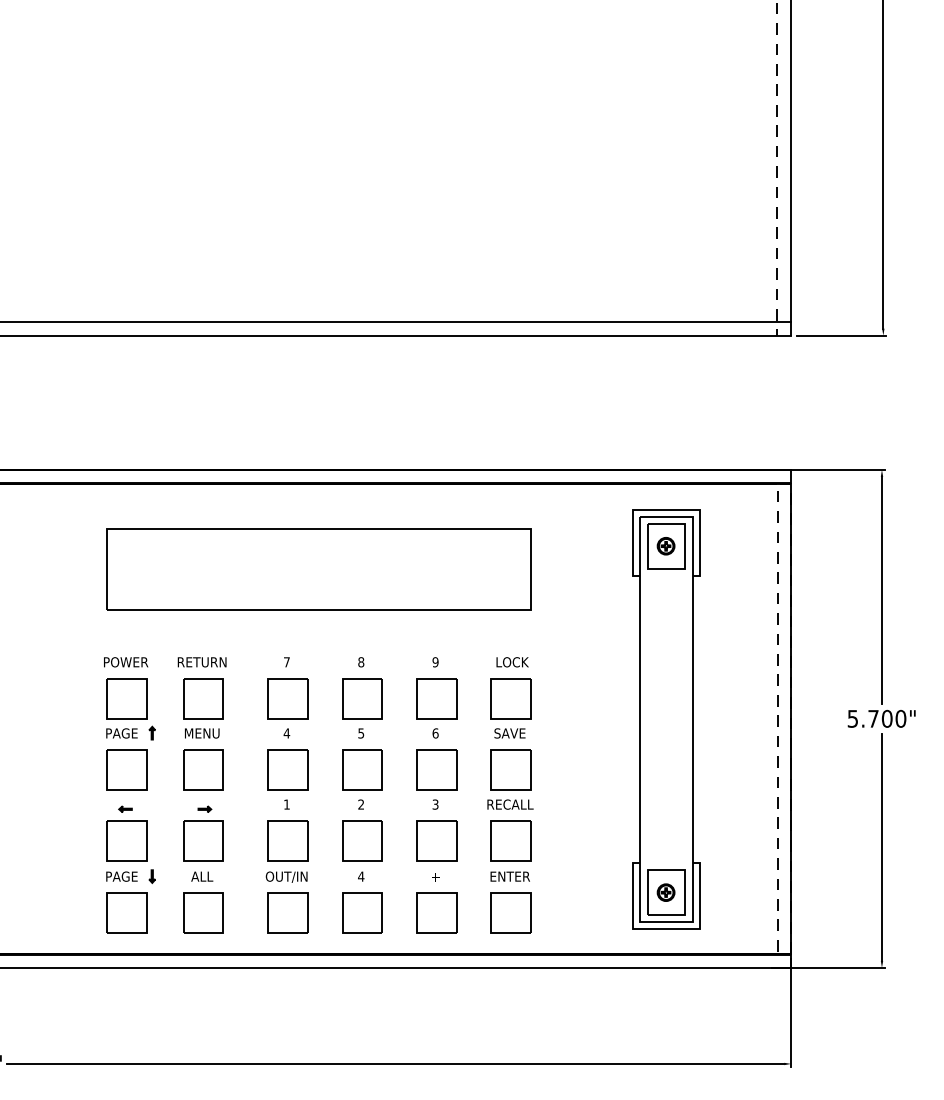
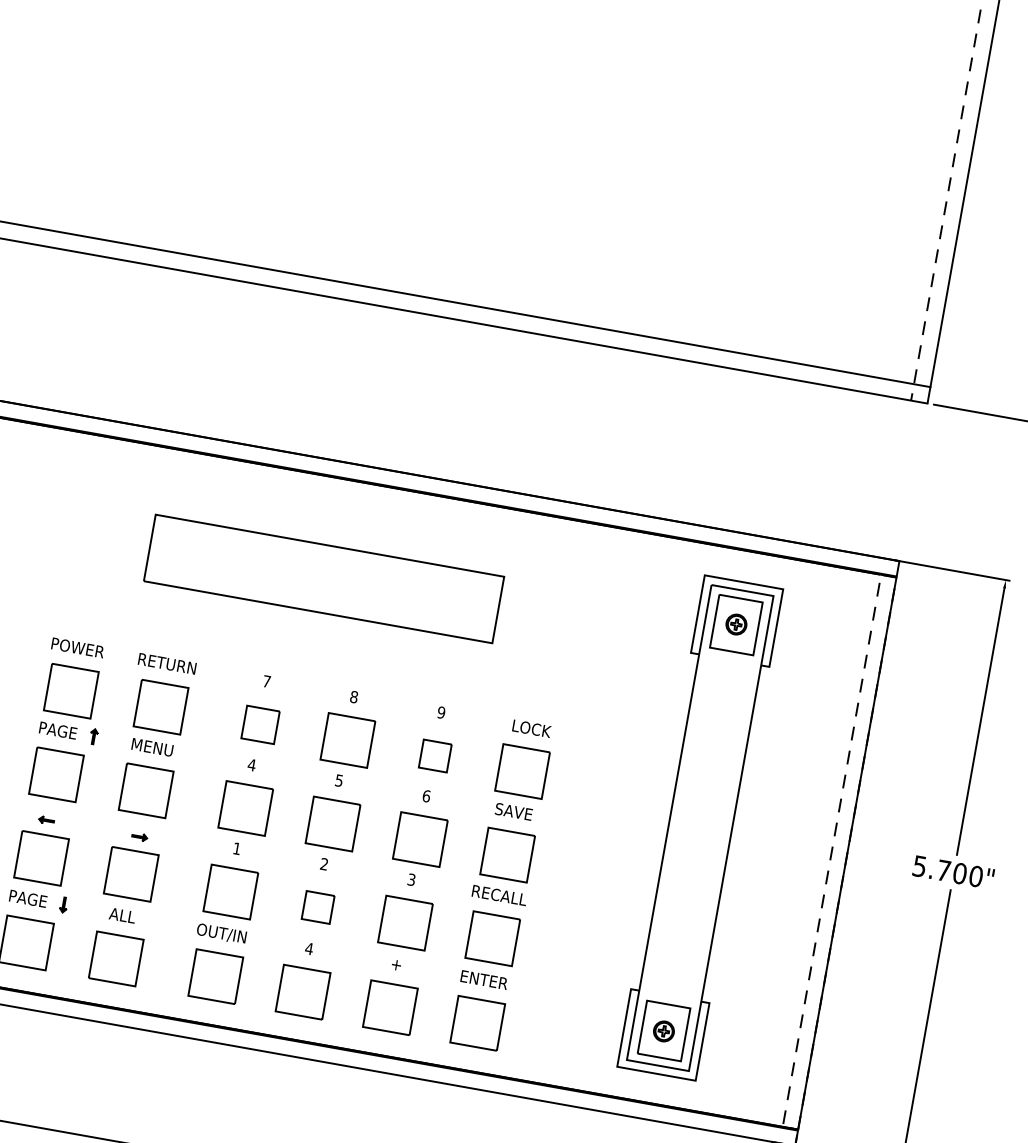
part: (318, 569) -> (323, 579), size x0.7
part: (287, 698) -> (259, 724), size x0.7
part: (436, 698) -> (434, 755), size x0.6
part: (362, 840) -> (318, 906), size x0.6

